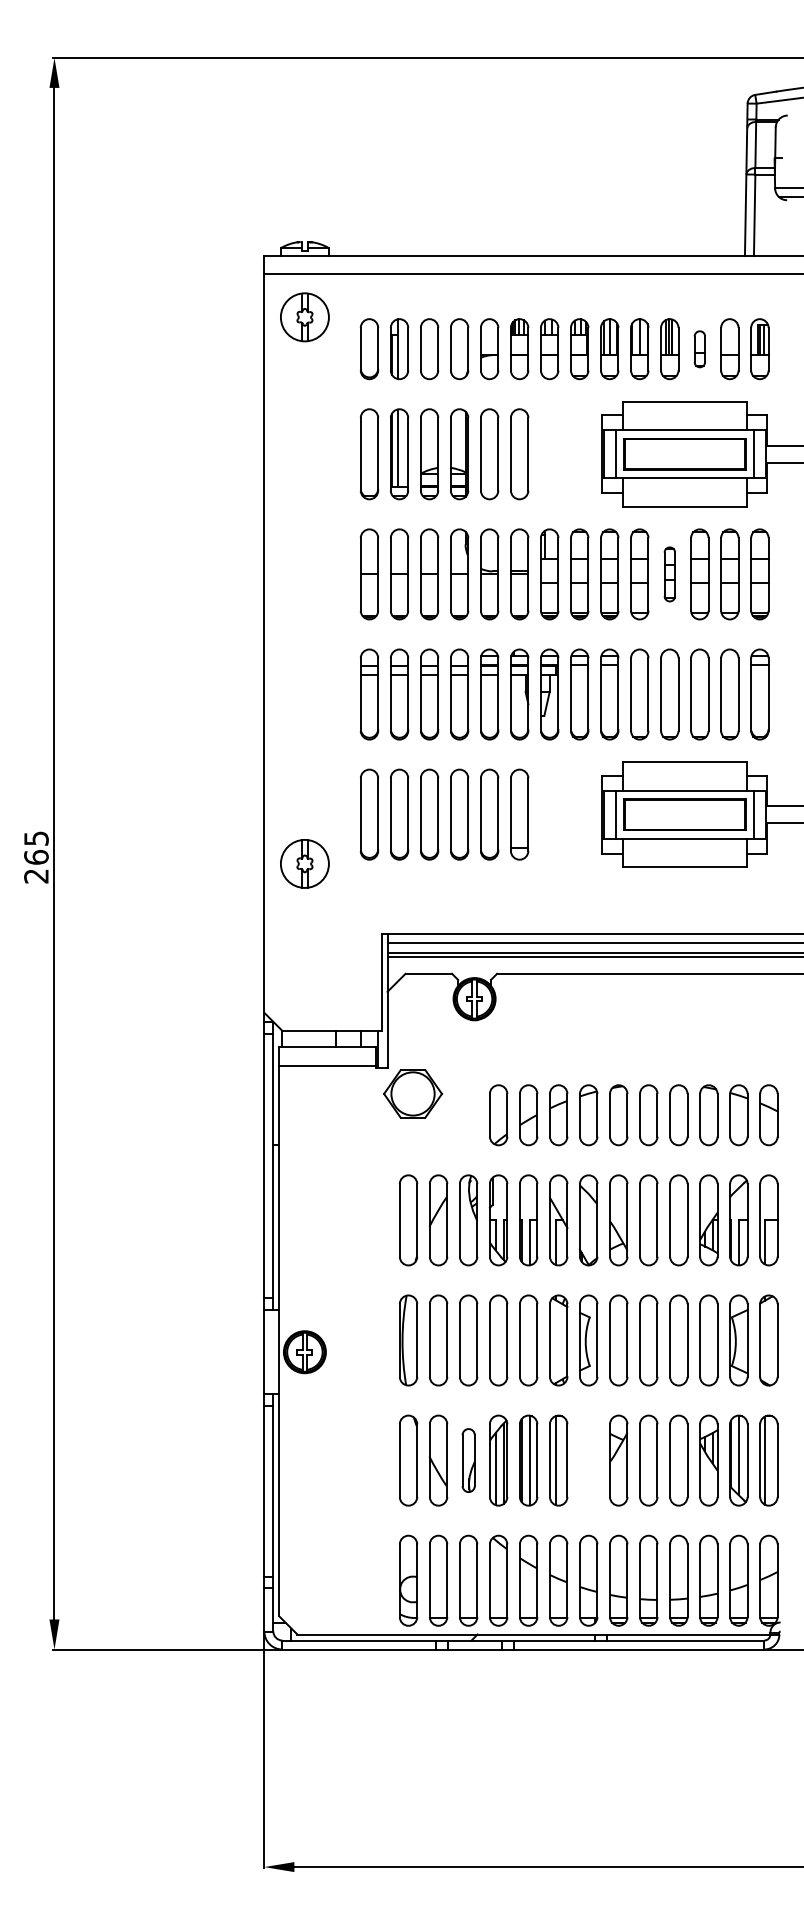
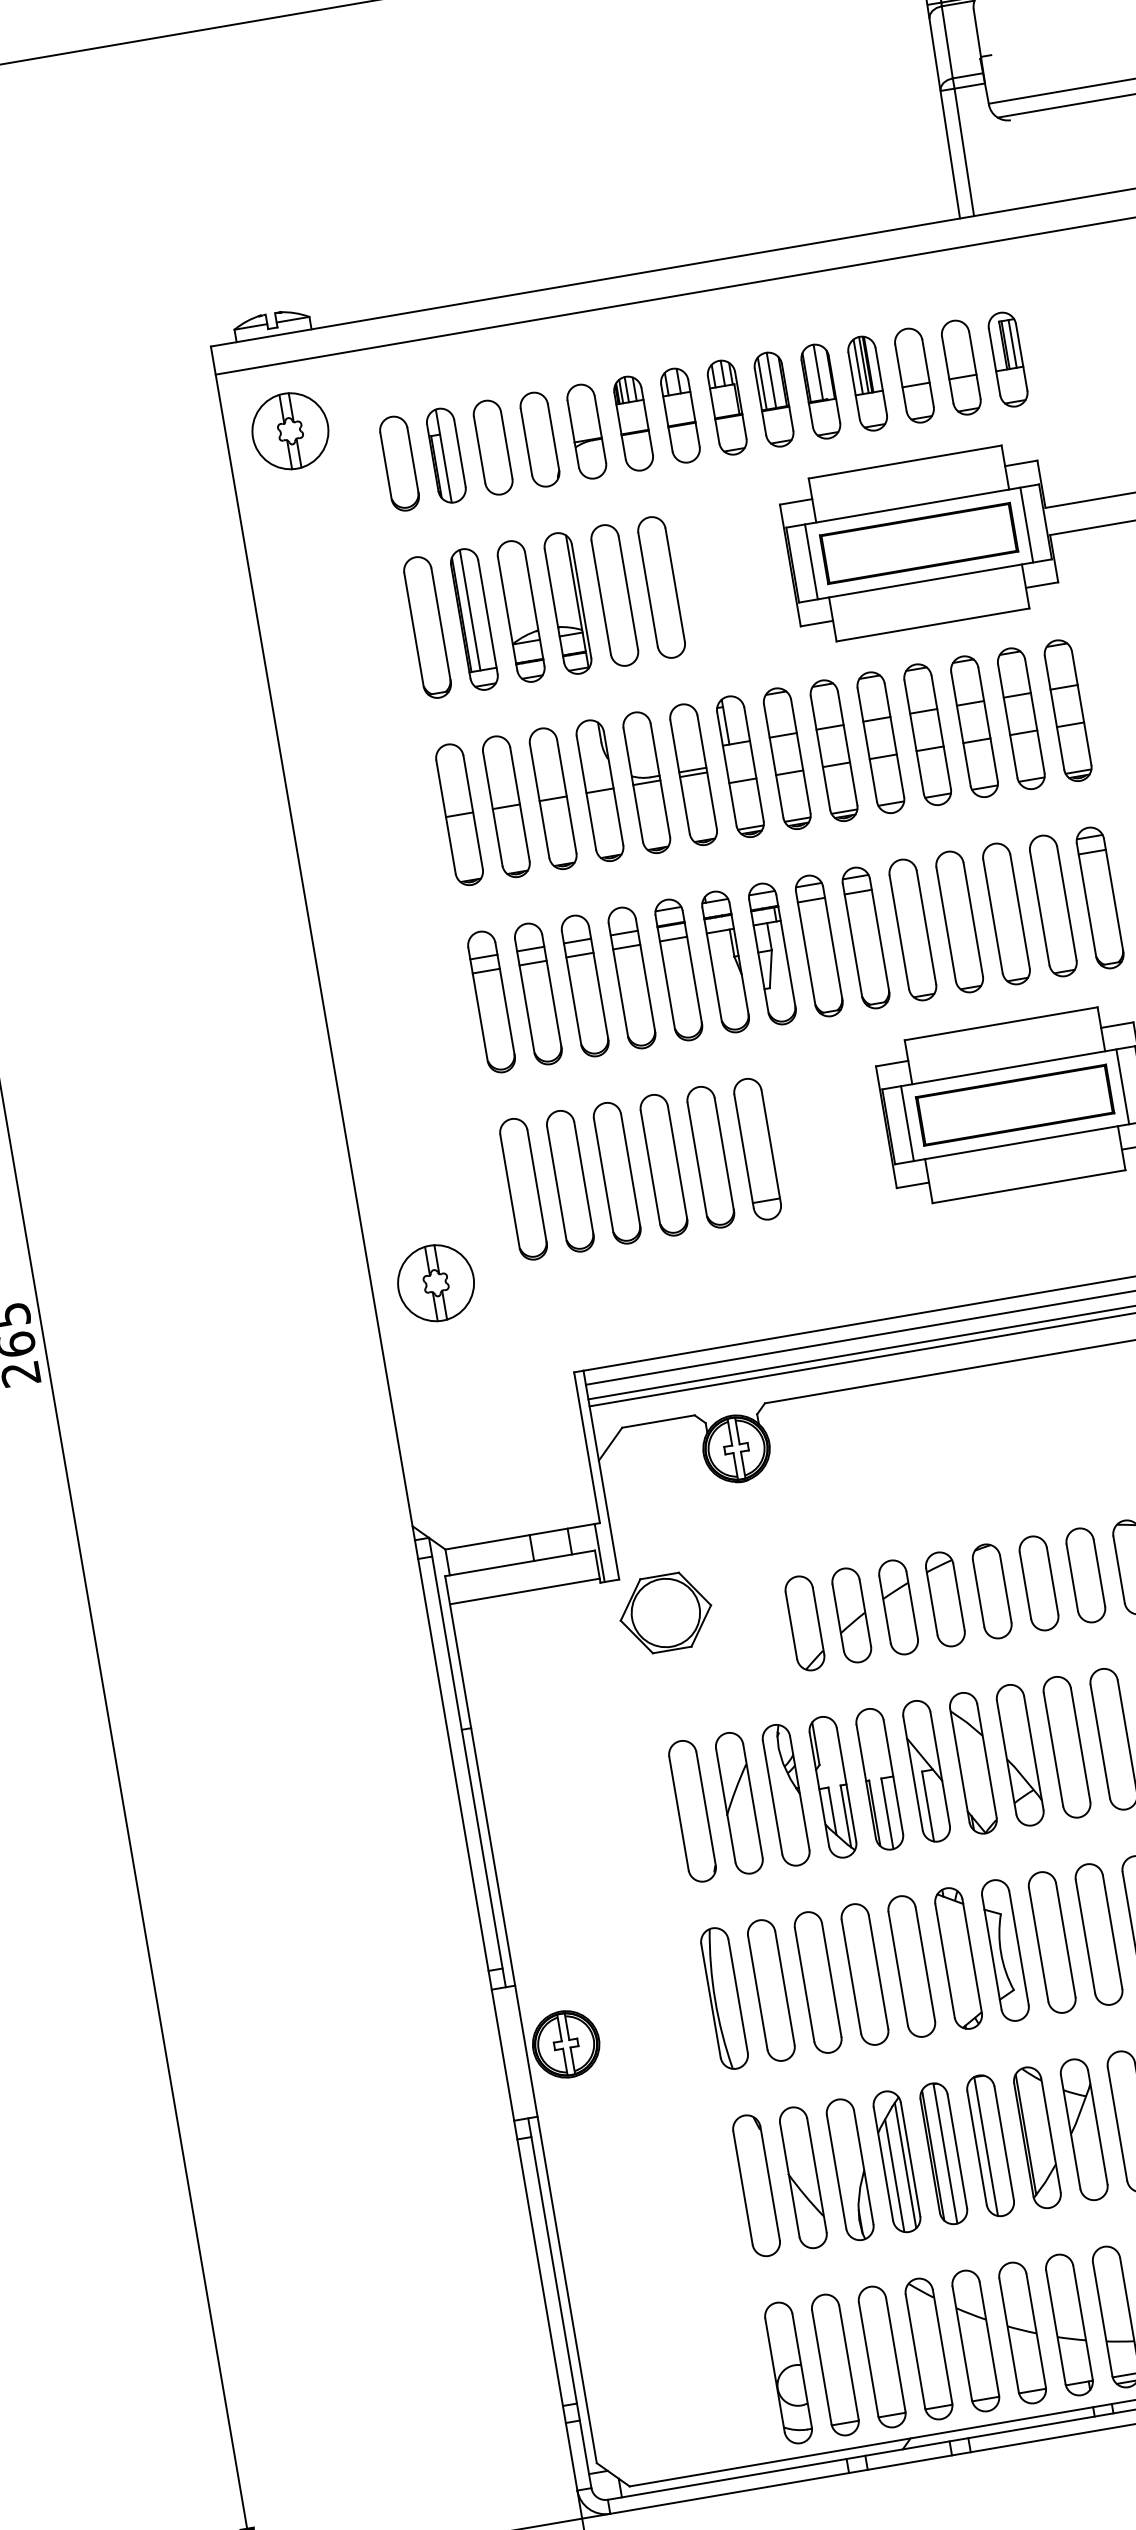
part: (699, 349) -> (914, 376), size x1.67
part: (669, 574) -> (927, 734), size x1.67
part: (468, 1460) -> (850, 2169), size x1.43
part: (588, 1460) -> (1037, 2137), added

